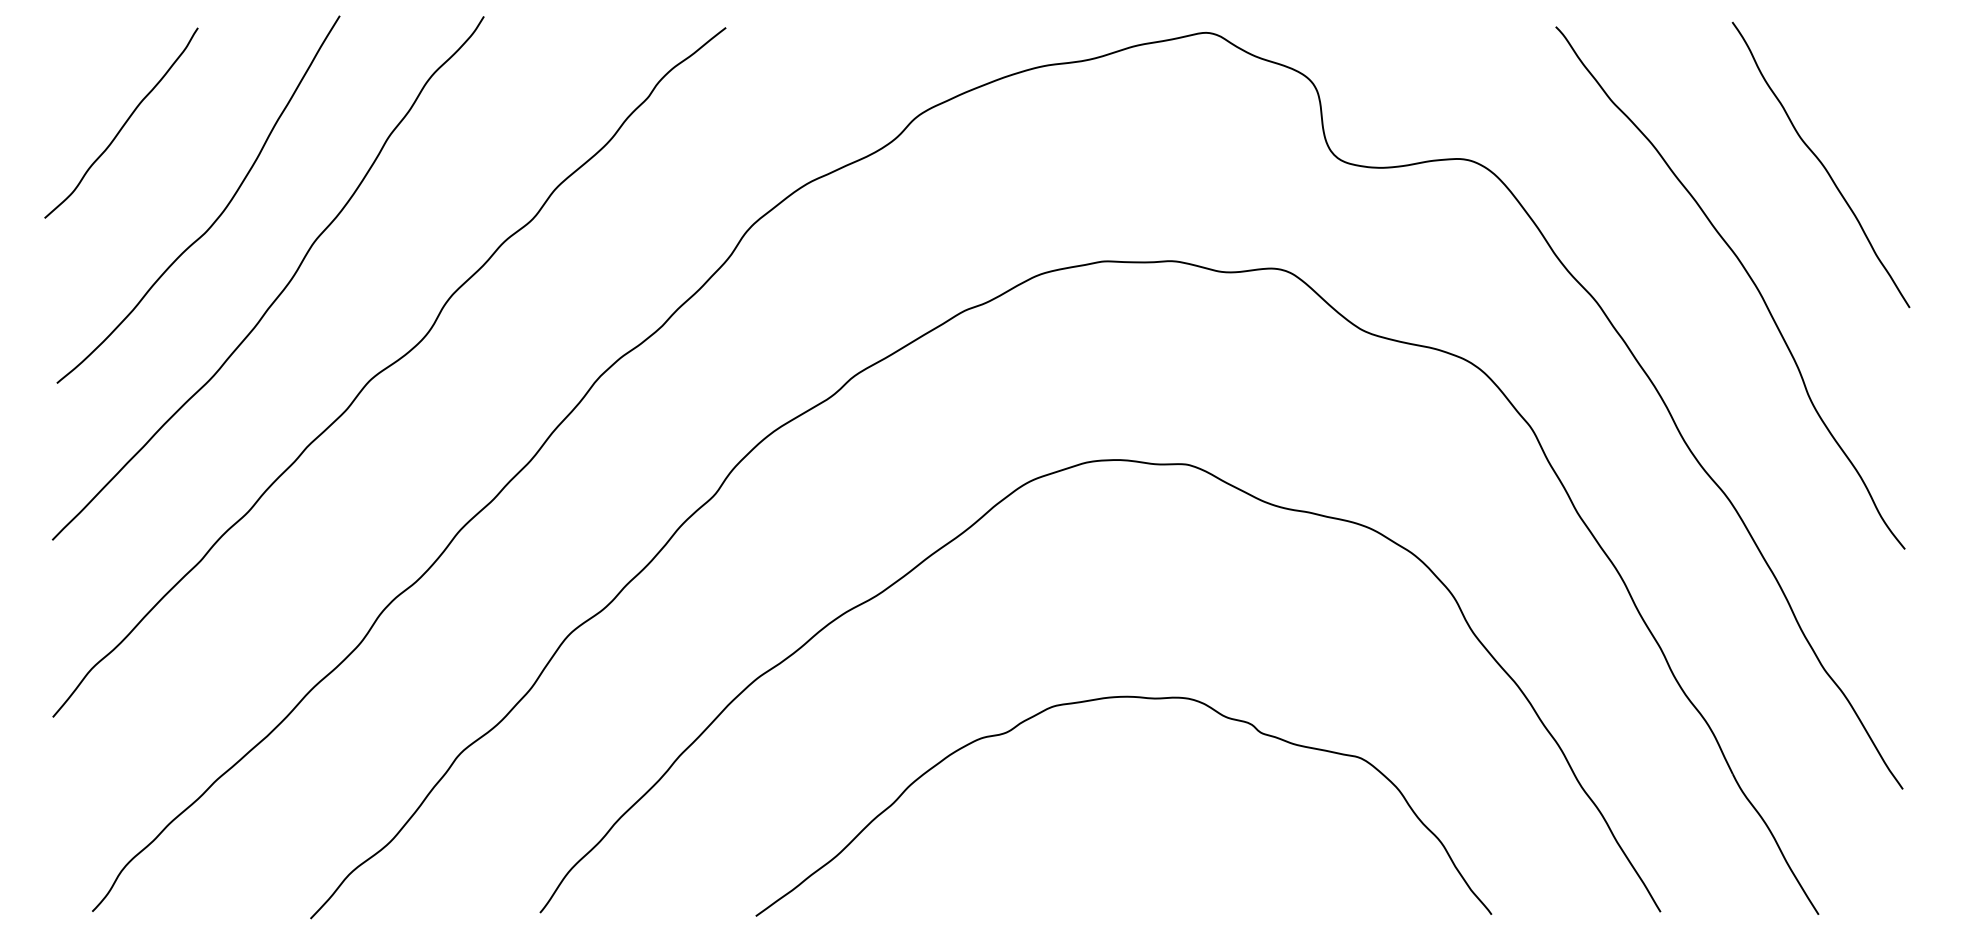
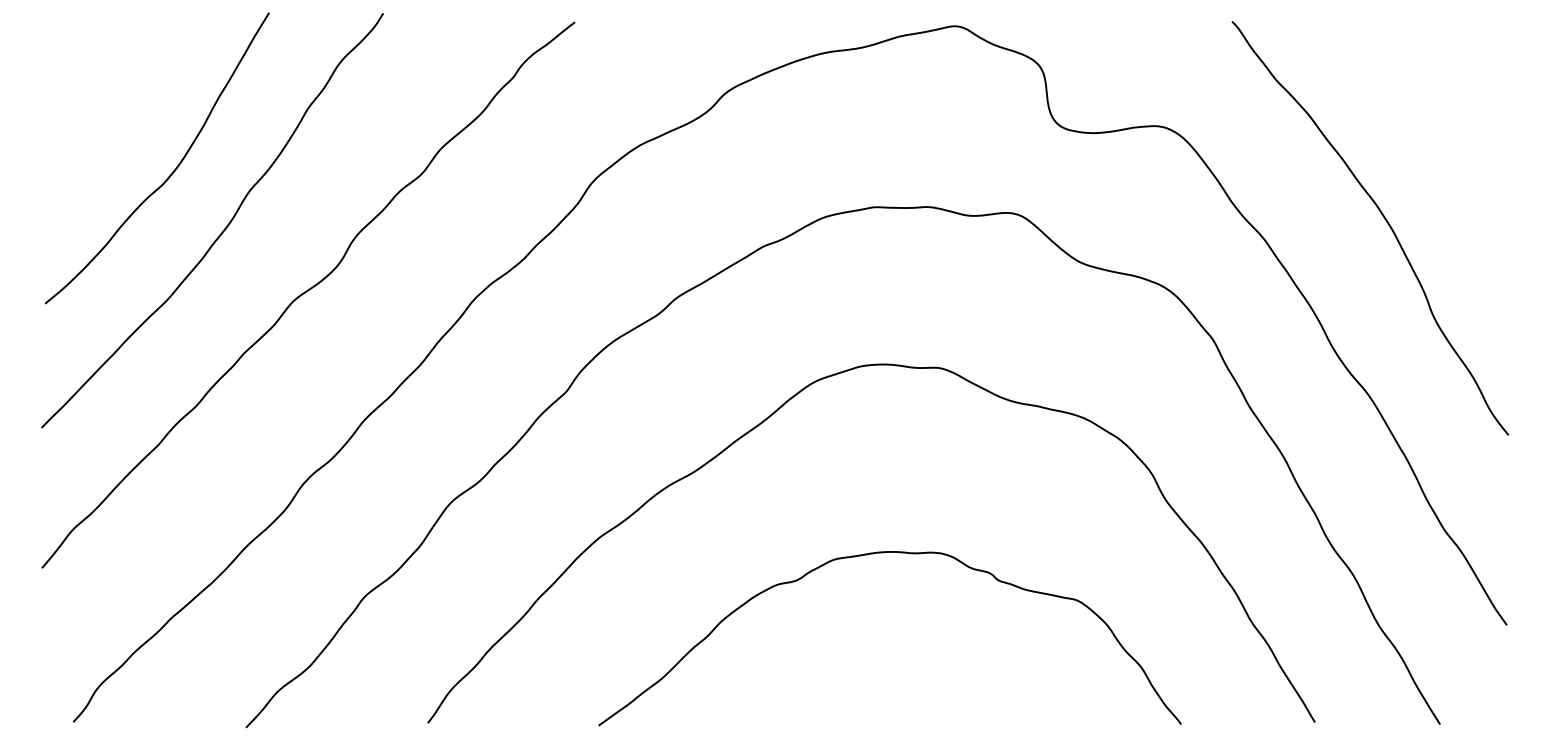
curve: (123, 124) -> (97, 98), removed
curve: (1820, 163) -> (1441, 129), removed

